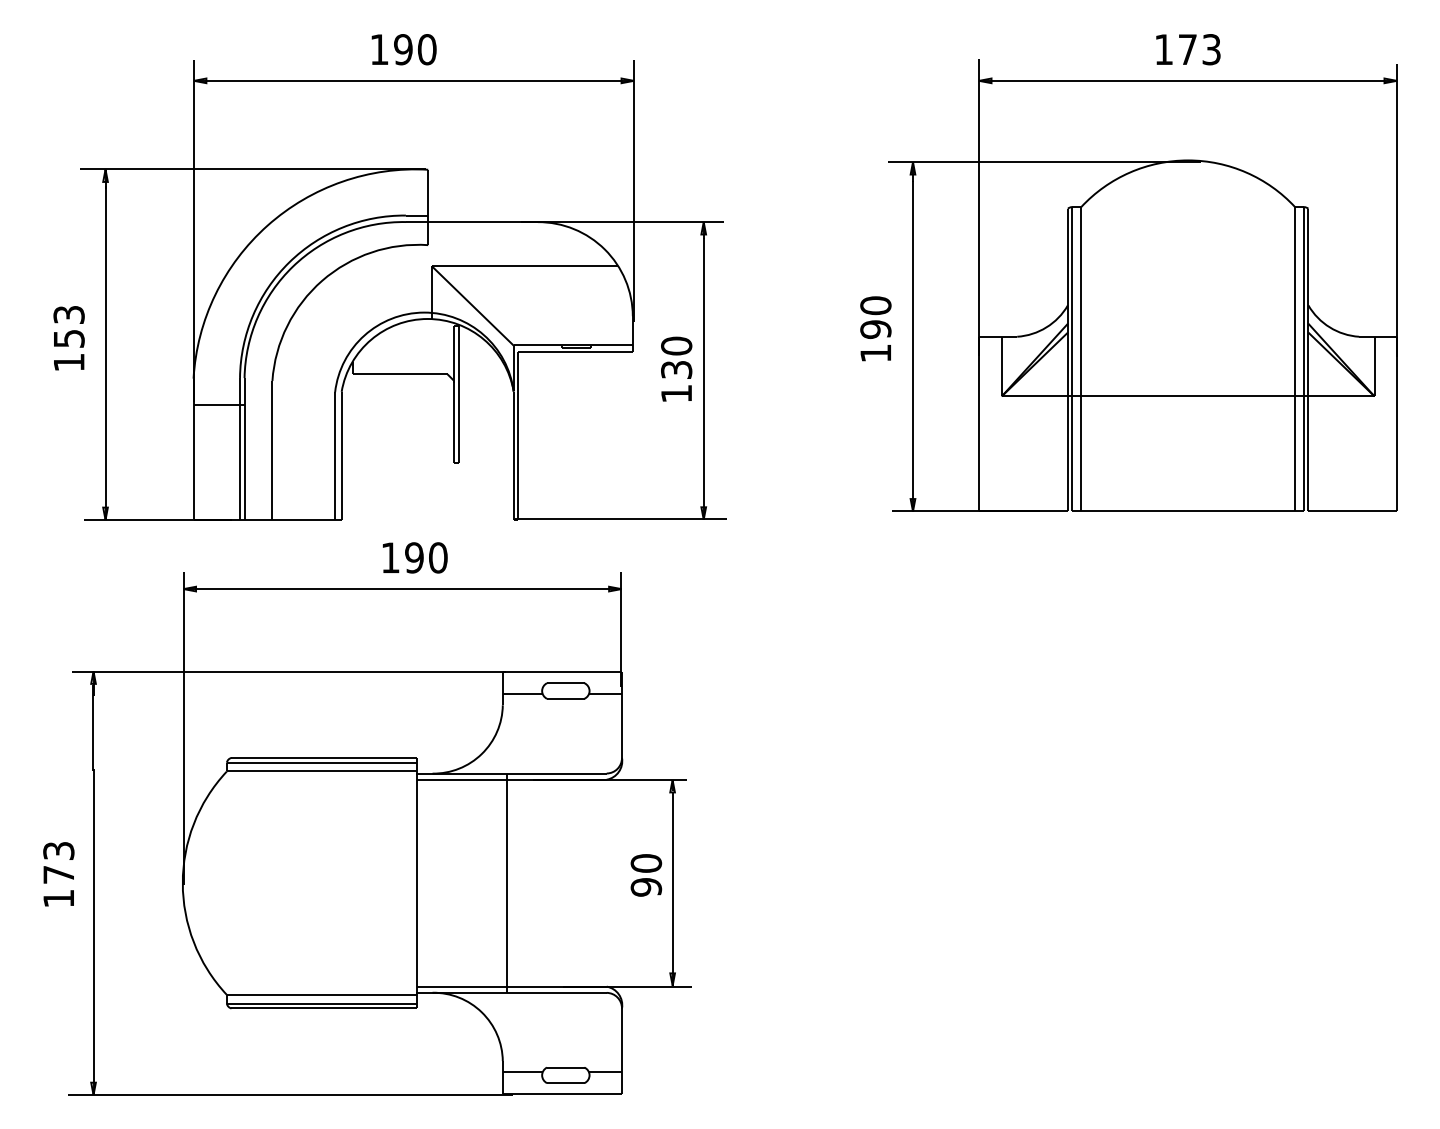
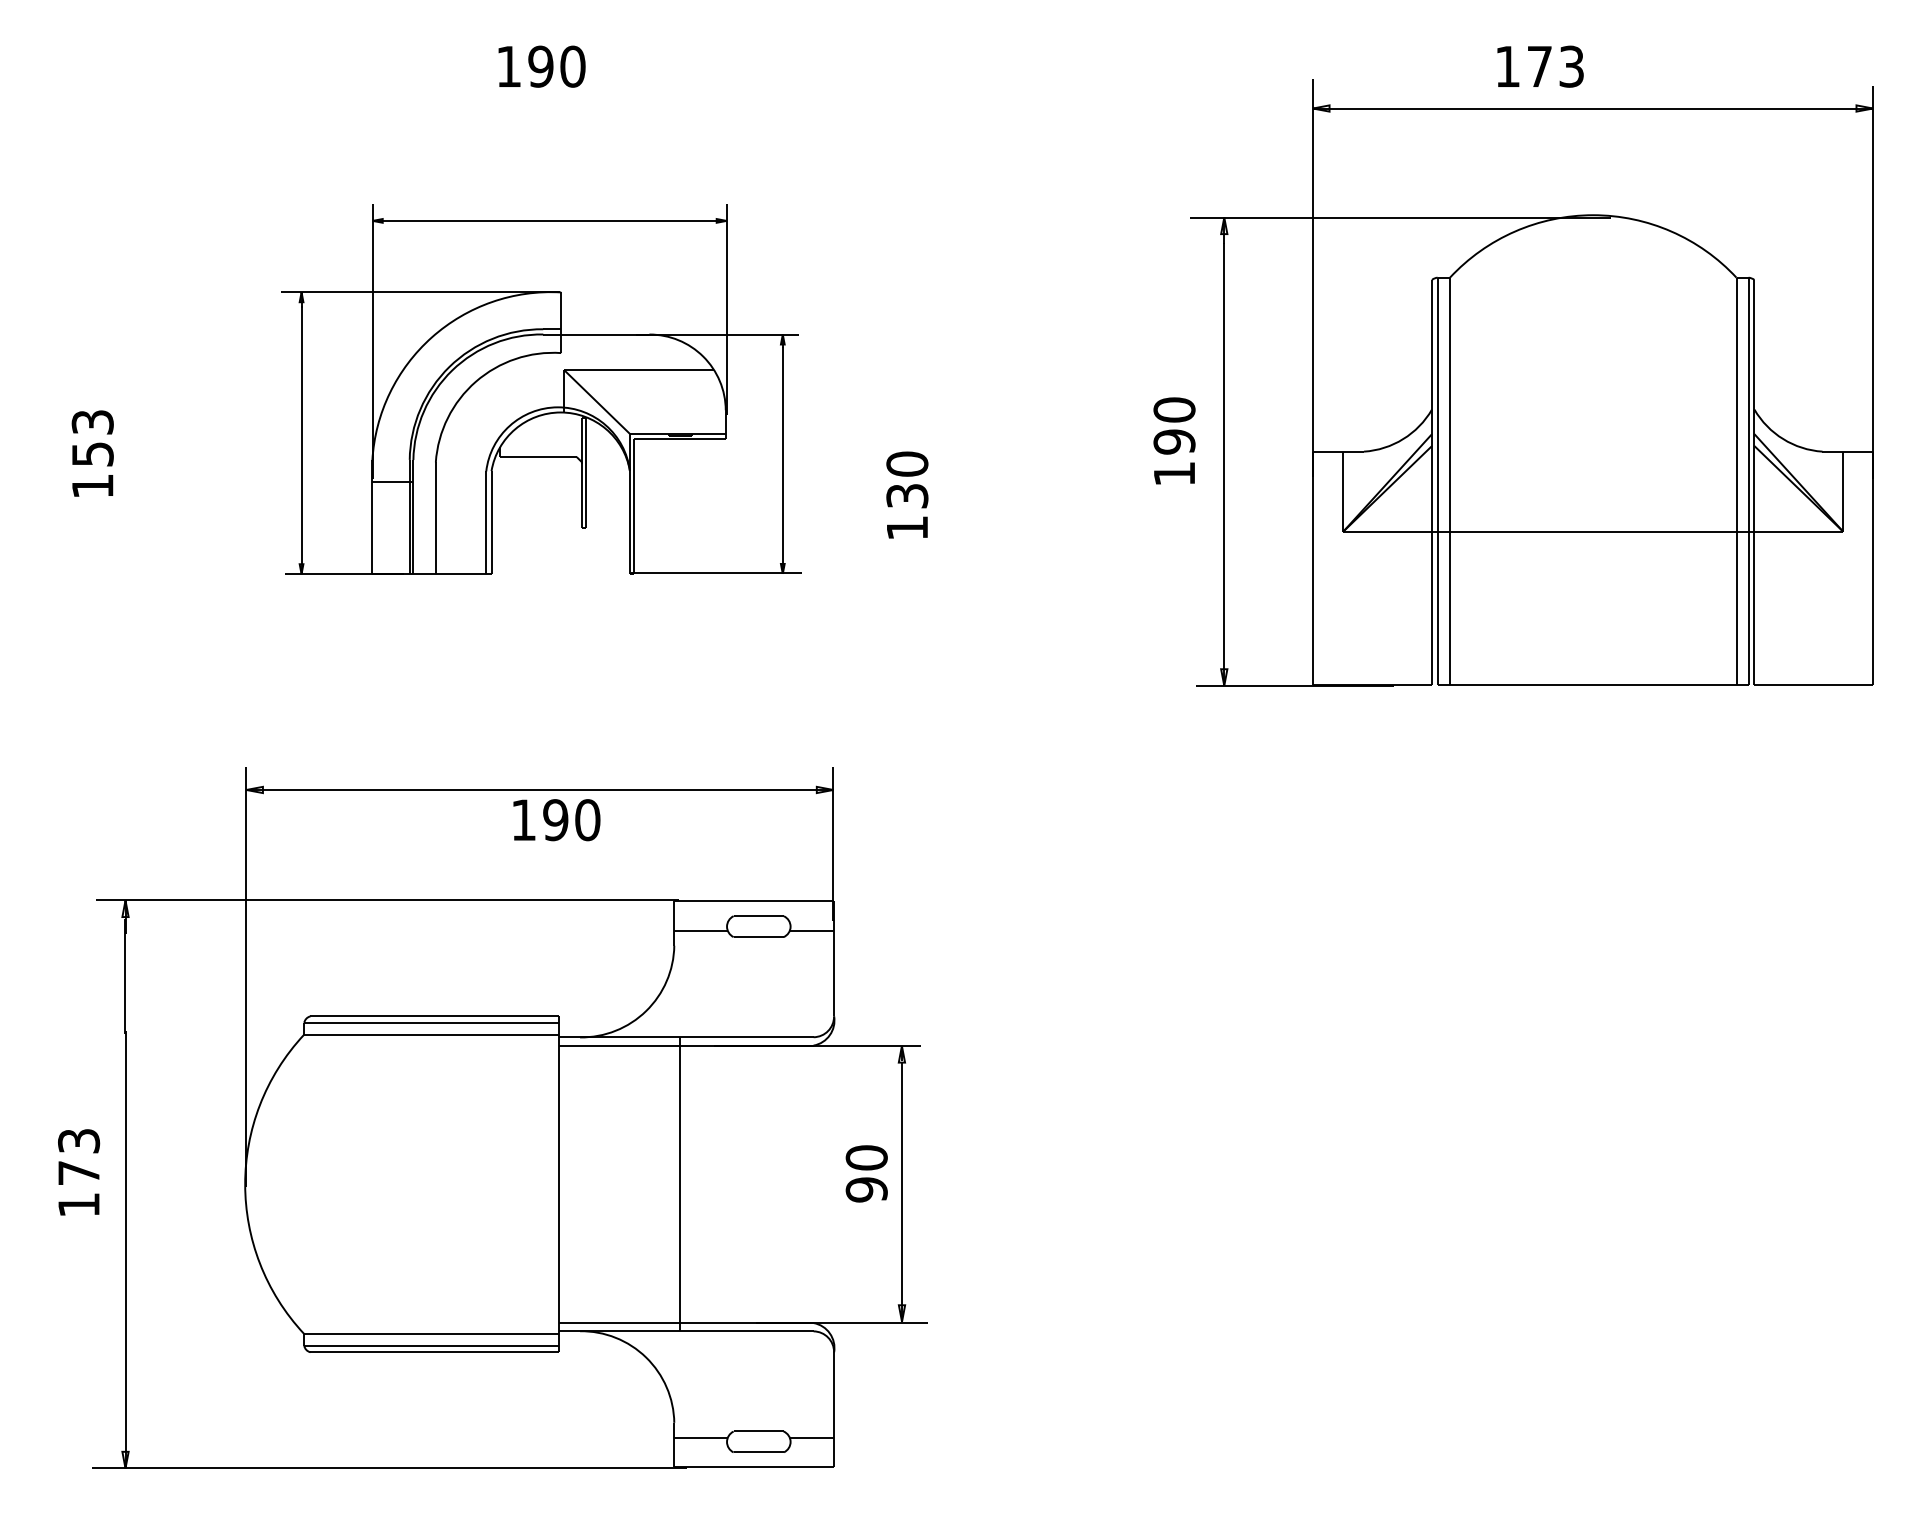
text: (1188, 49) -> (1540, 66), moved
part: (403, 290) -> (541, 389), size x0.6
text: (414, 558) -> (556, 820), moved

